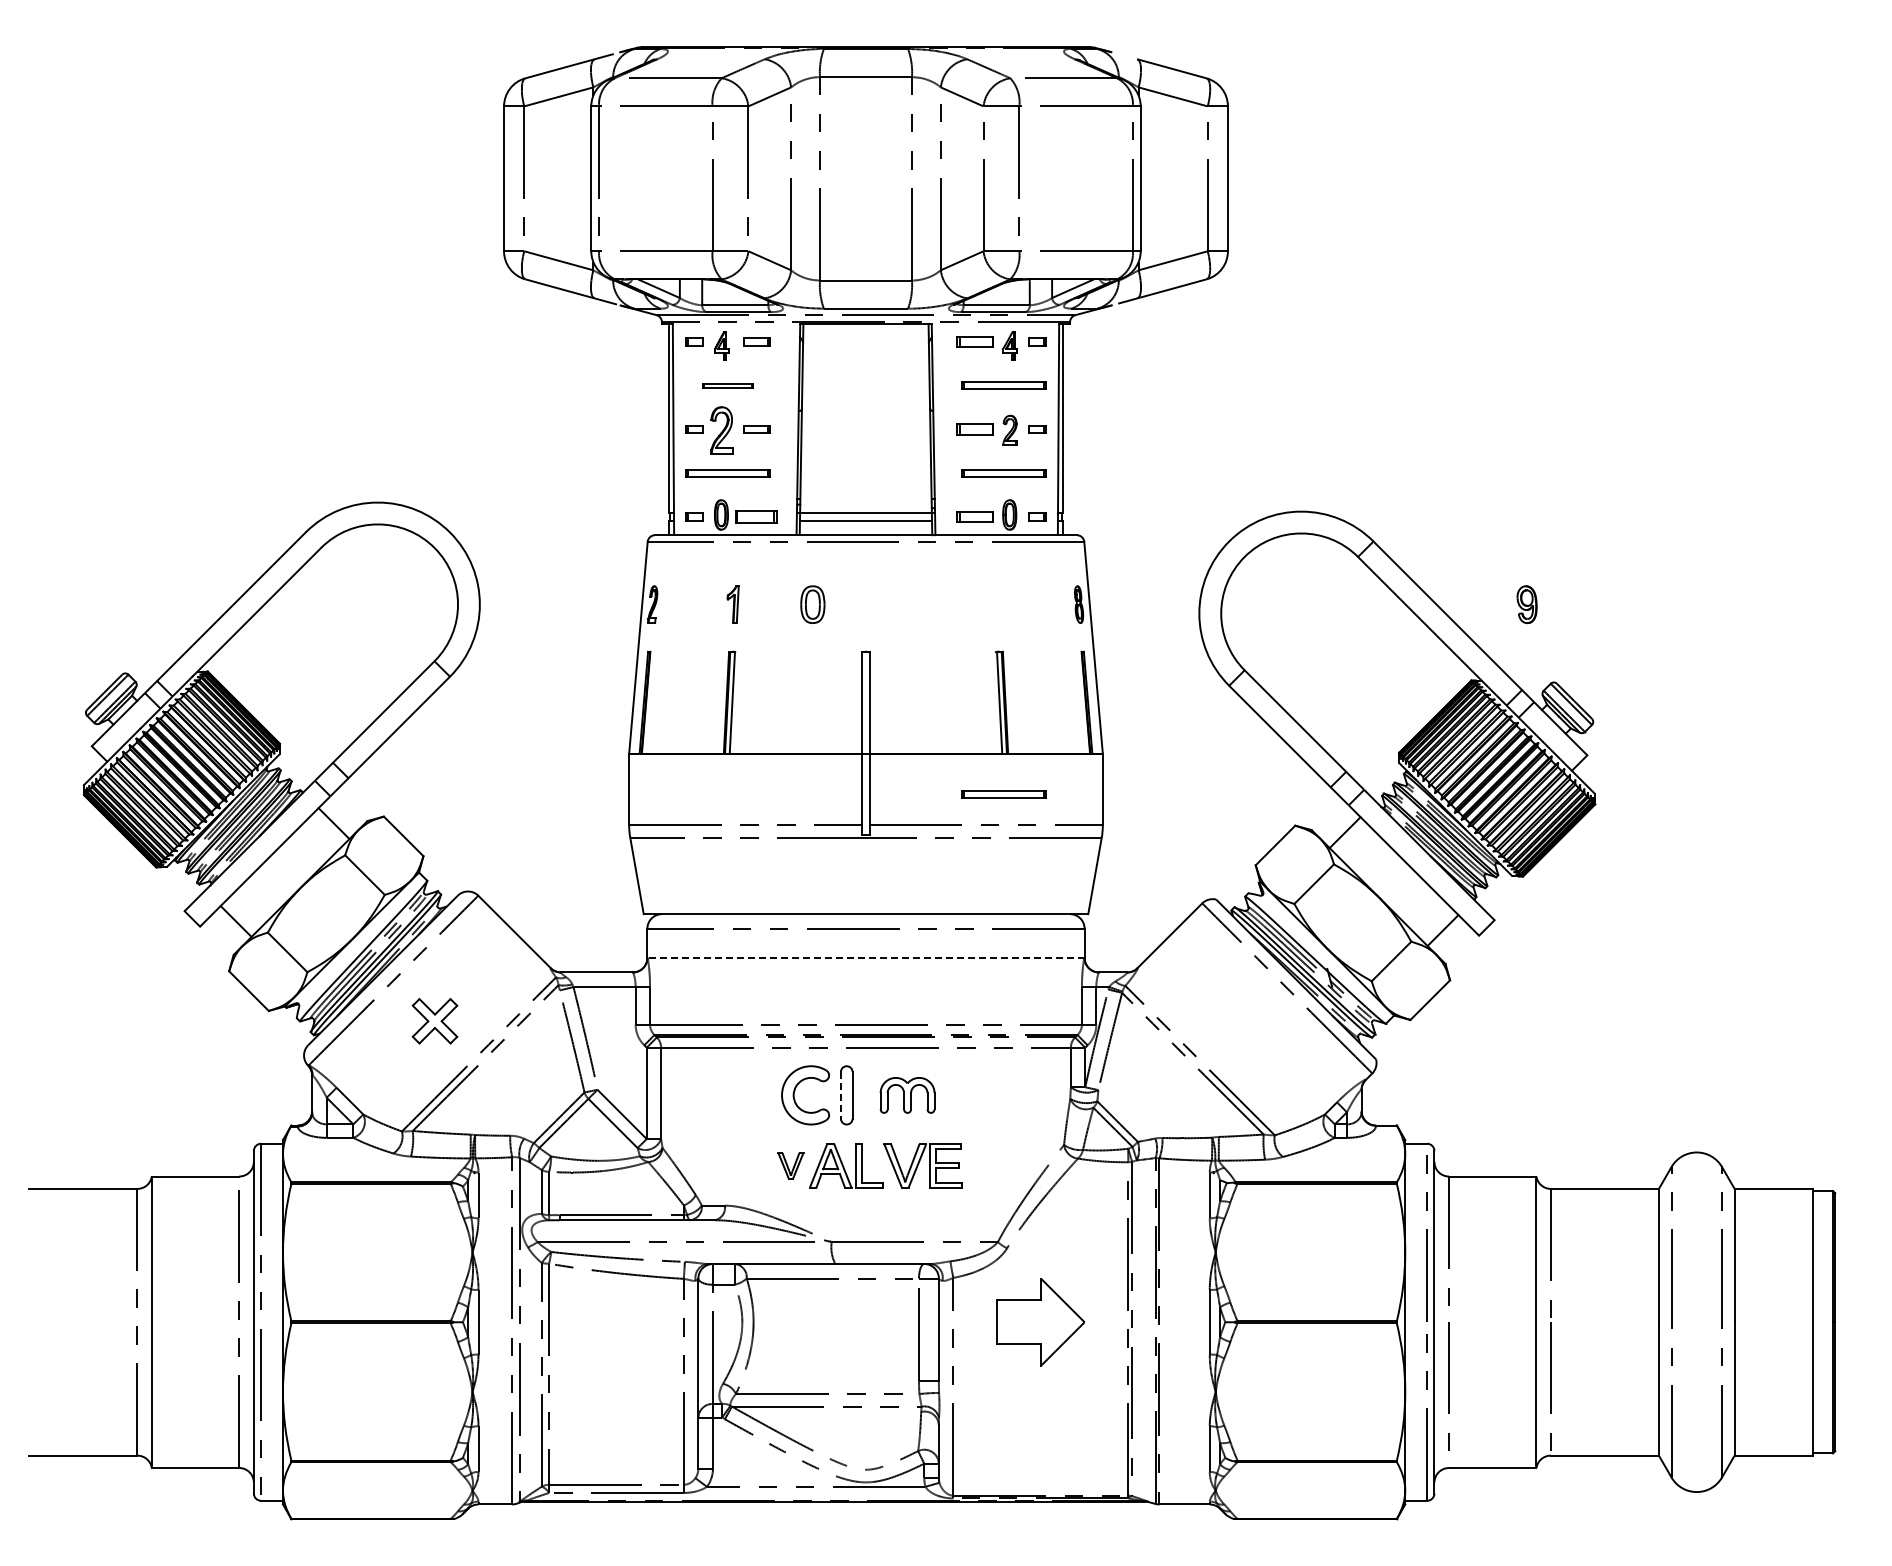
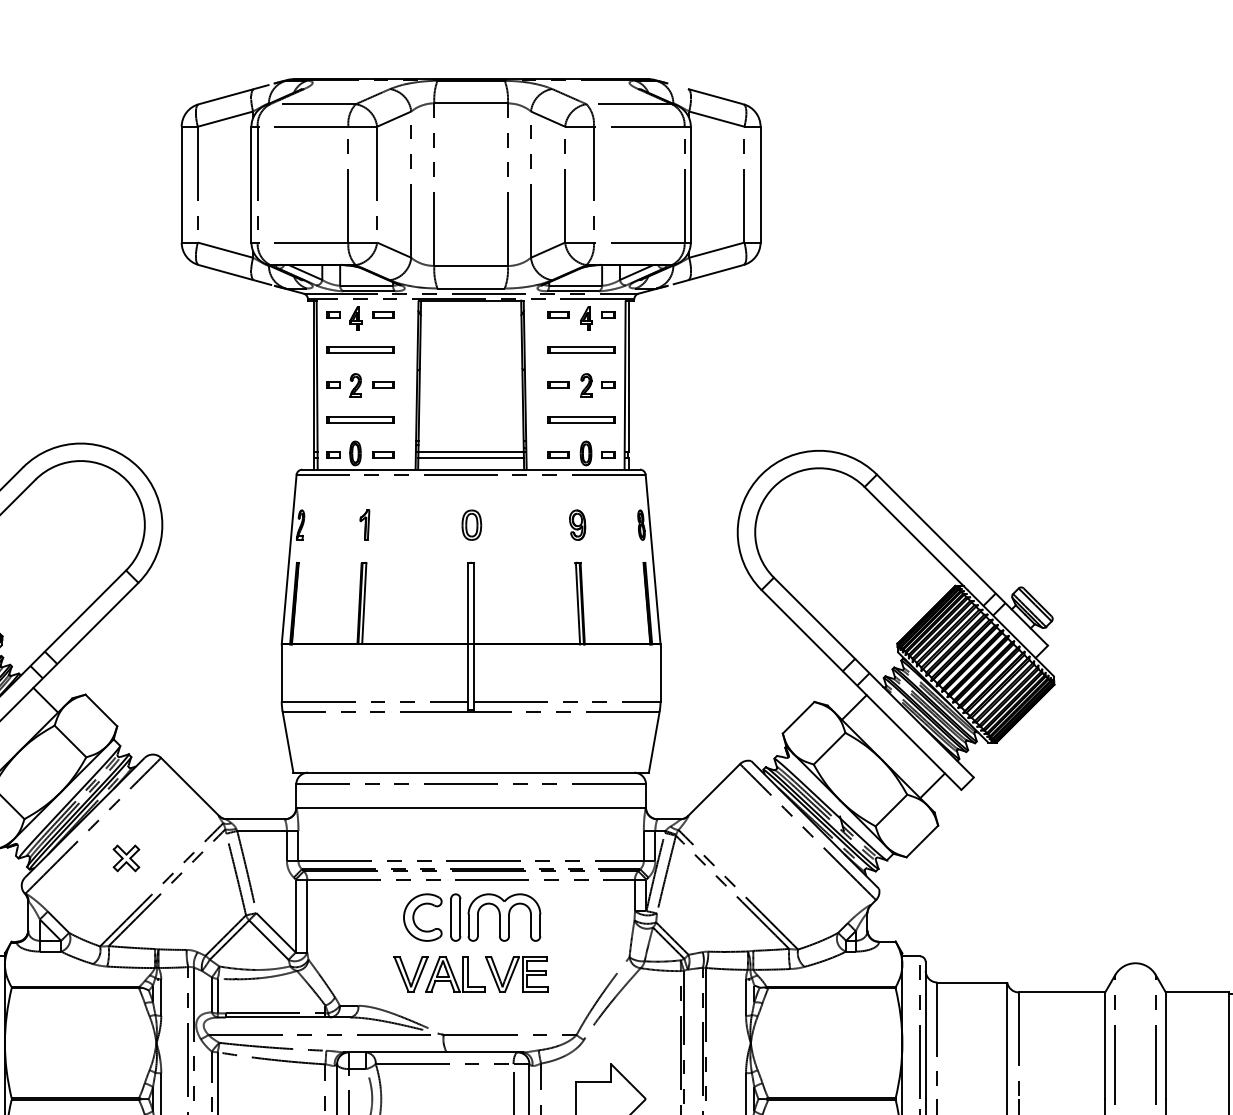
part: (974, 341) -> (557, 314), size x0.71
part: (727, 385) -> (360, 349), size x1.67
part: (721, 429) -> (355, 385), size x0.62
part: (974, 429) -> (557, 385), size x0.71
part: (756, 516) -> (383, 454), size x0.62
part: (974, 516) -> (557, 454), size x0.71
part: (812, 604) -> (471, 525), moved
part: (1526, 604) -> (577, 525), moved
part: (1003, 794) -> (581, 677), removed
line: (866, 957) -> (471, 807), dashed -> solid
part: (434, 1021) -> (126, 858), size x0.71
line: (840, 1095) -> (450, 917), dashed -> solid
part: (907, 1095) -> (504, 917), size x1.67
part: (790, 1165) -> (410, 973), size x1.67

